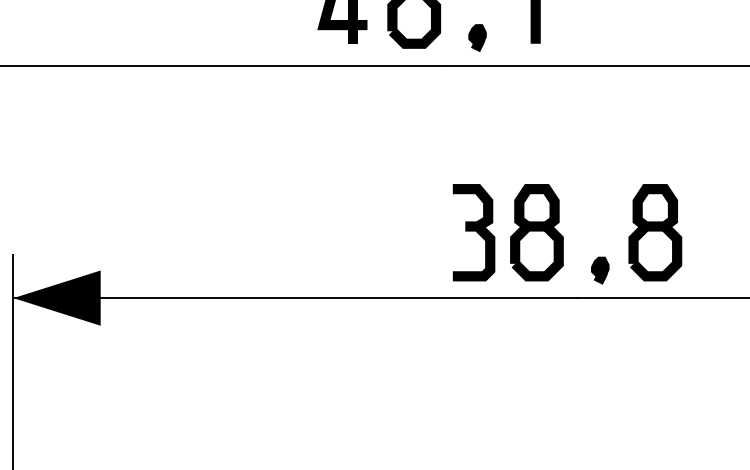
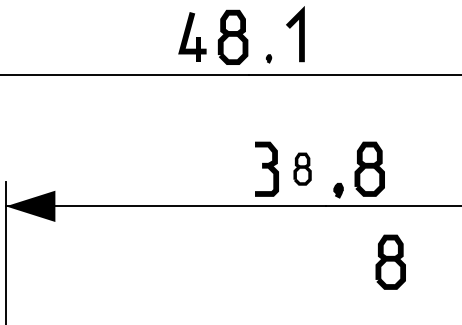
part: (476, 37) -> (268, 58), size x0.6
part: (536, 231) -> (302, 168), size x0.6
part: (691, 395) -> (390, 261), added

